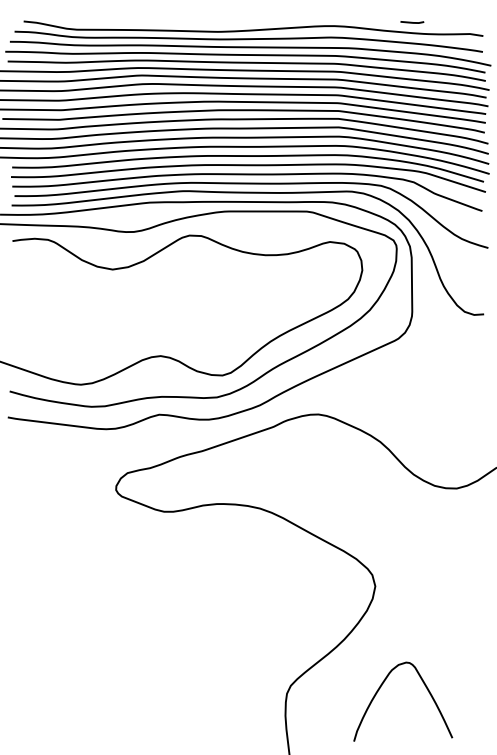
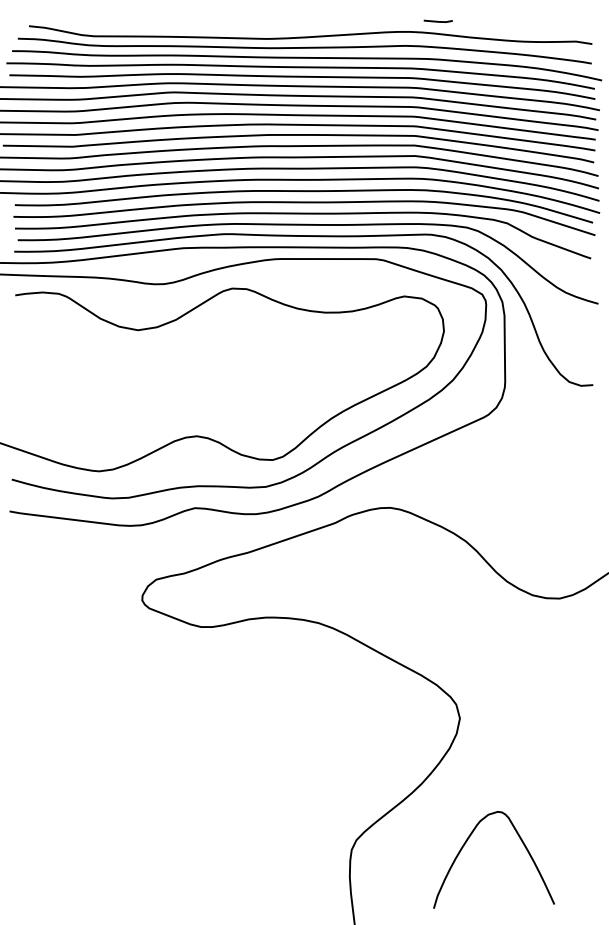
line: (411, 21) -> (437, 20), moved

